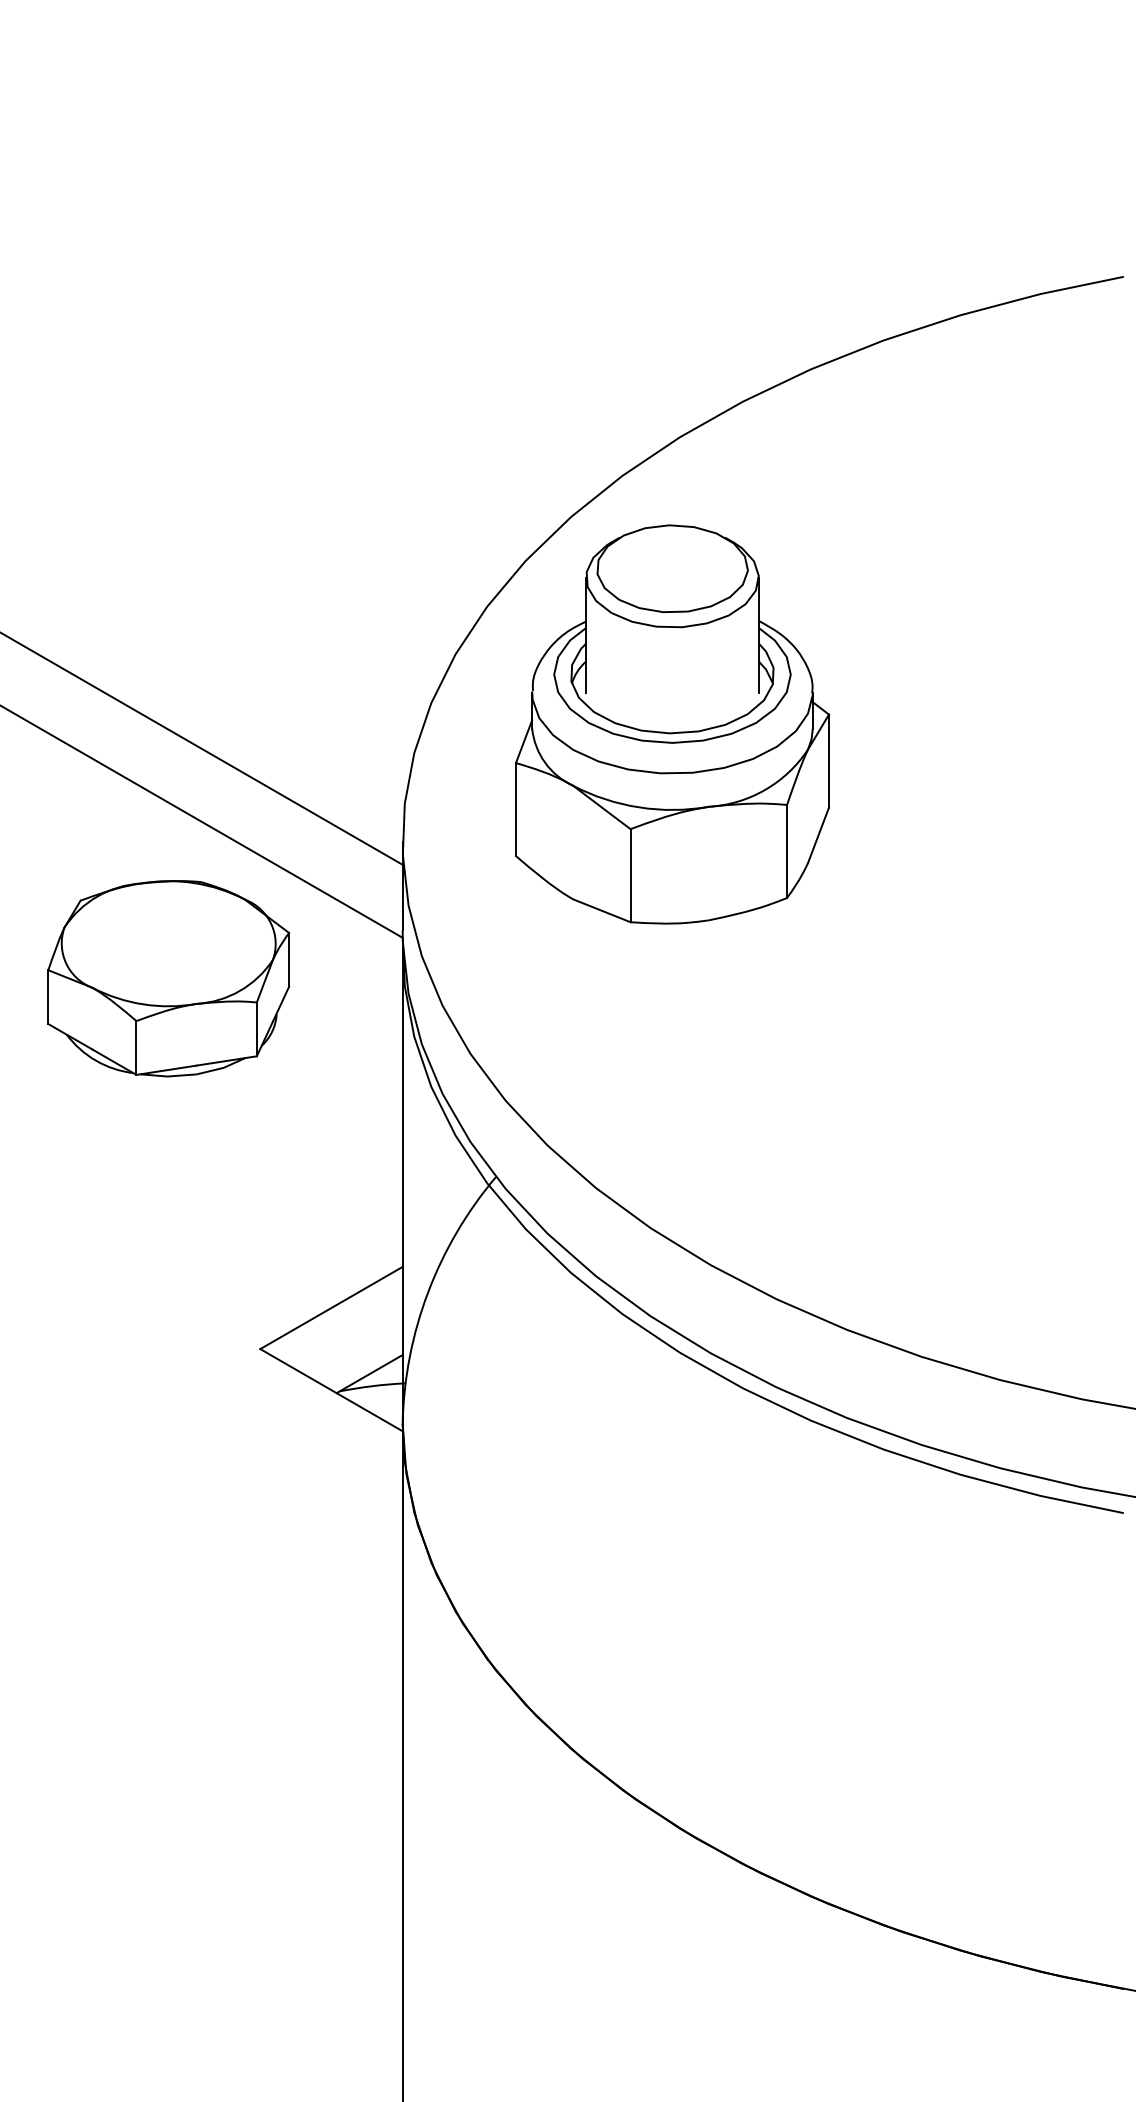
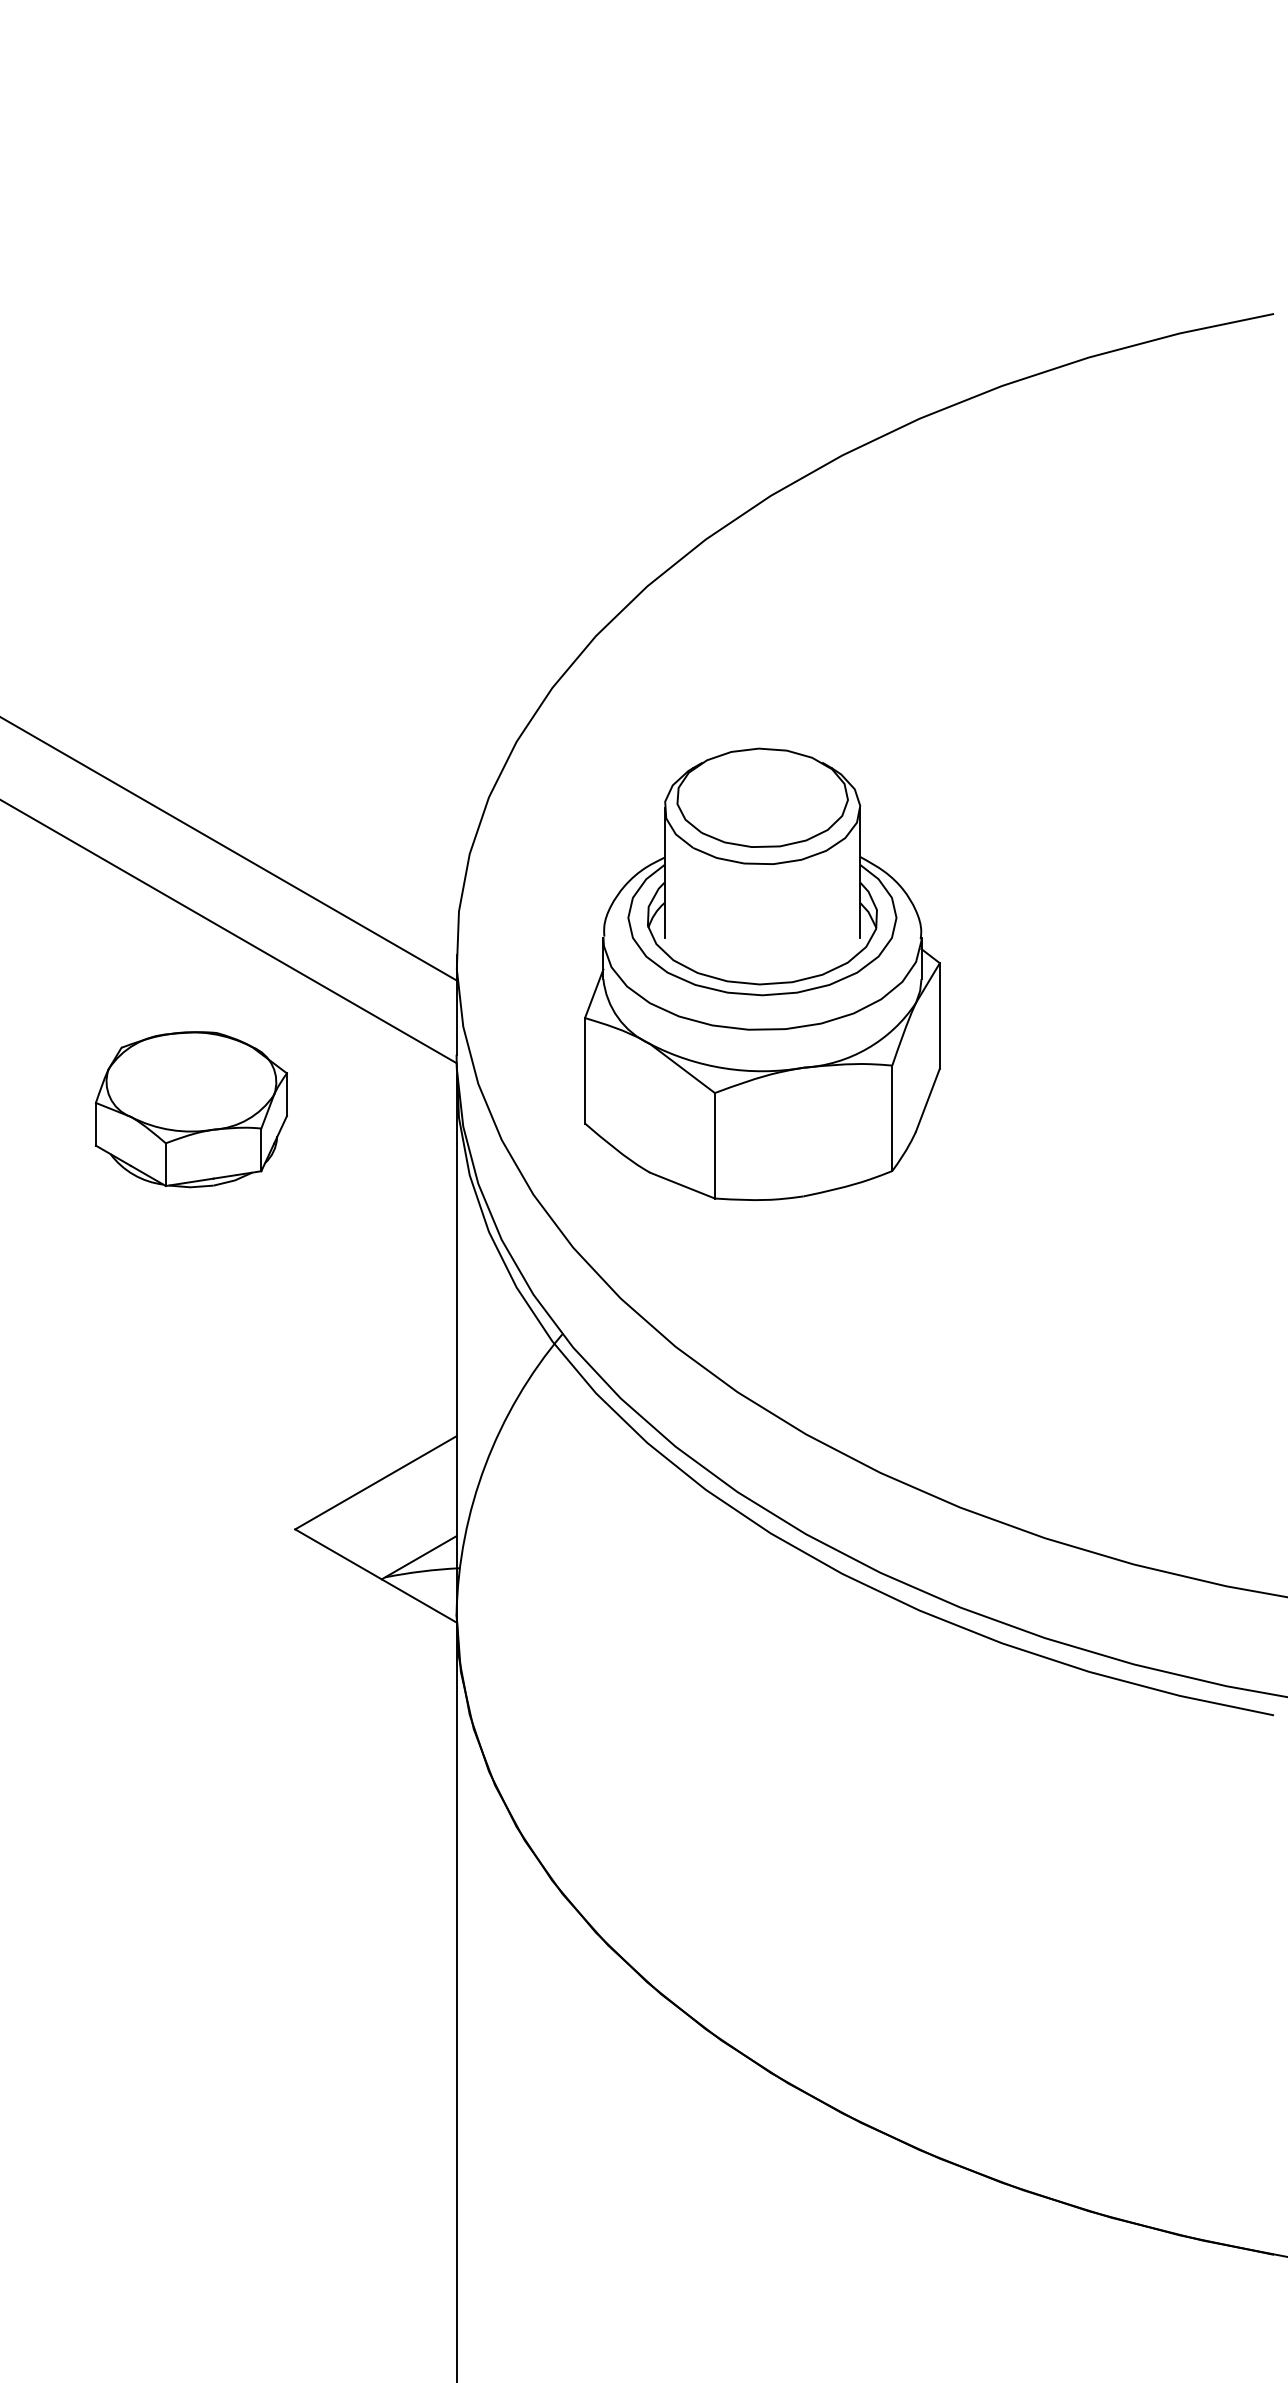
part: (672, 723) -> (762, 973), moved
part: (168, 978) -> (191, 1109), size x0.7

